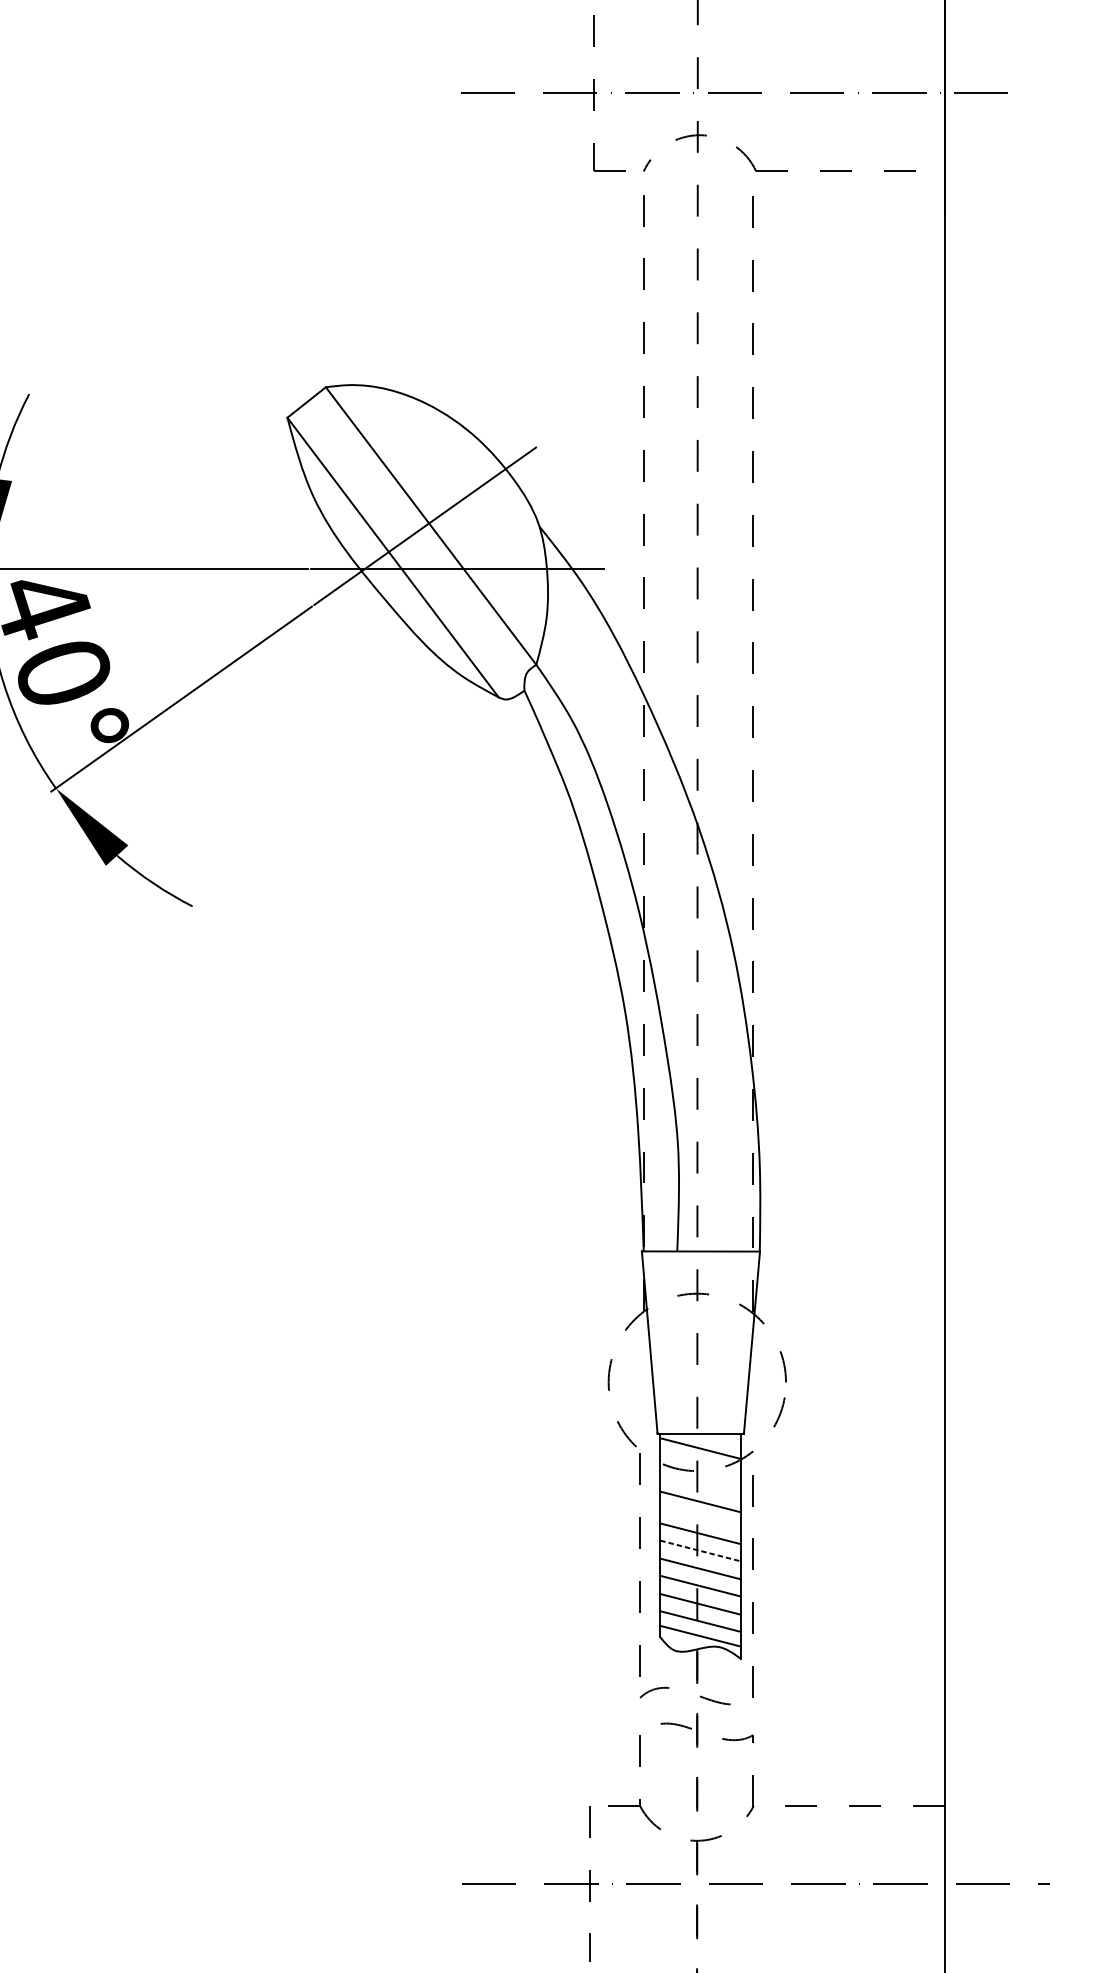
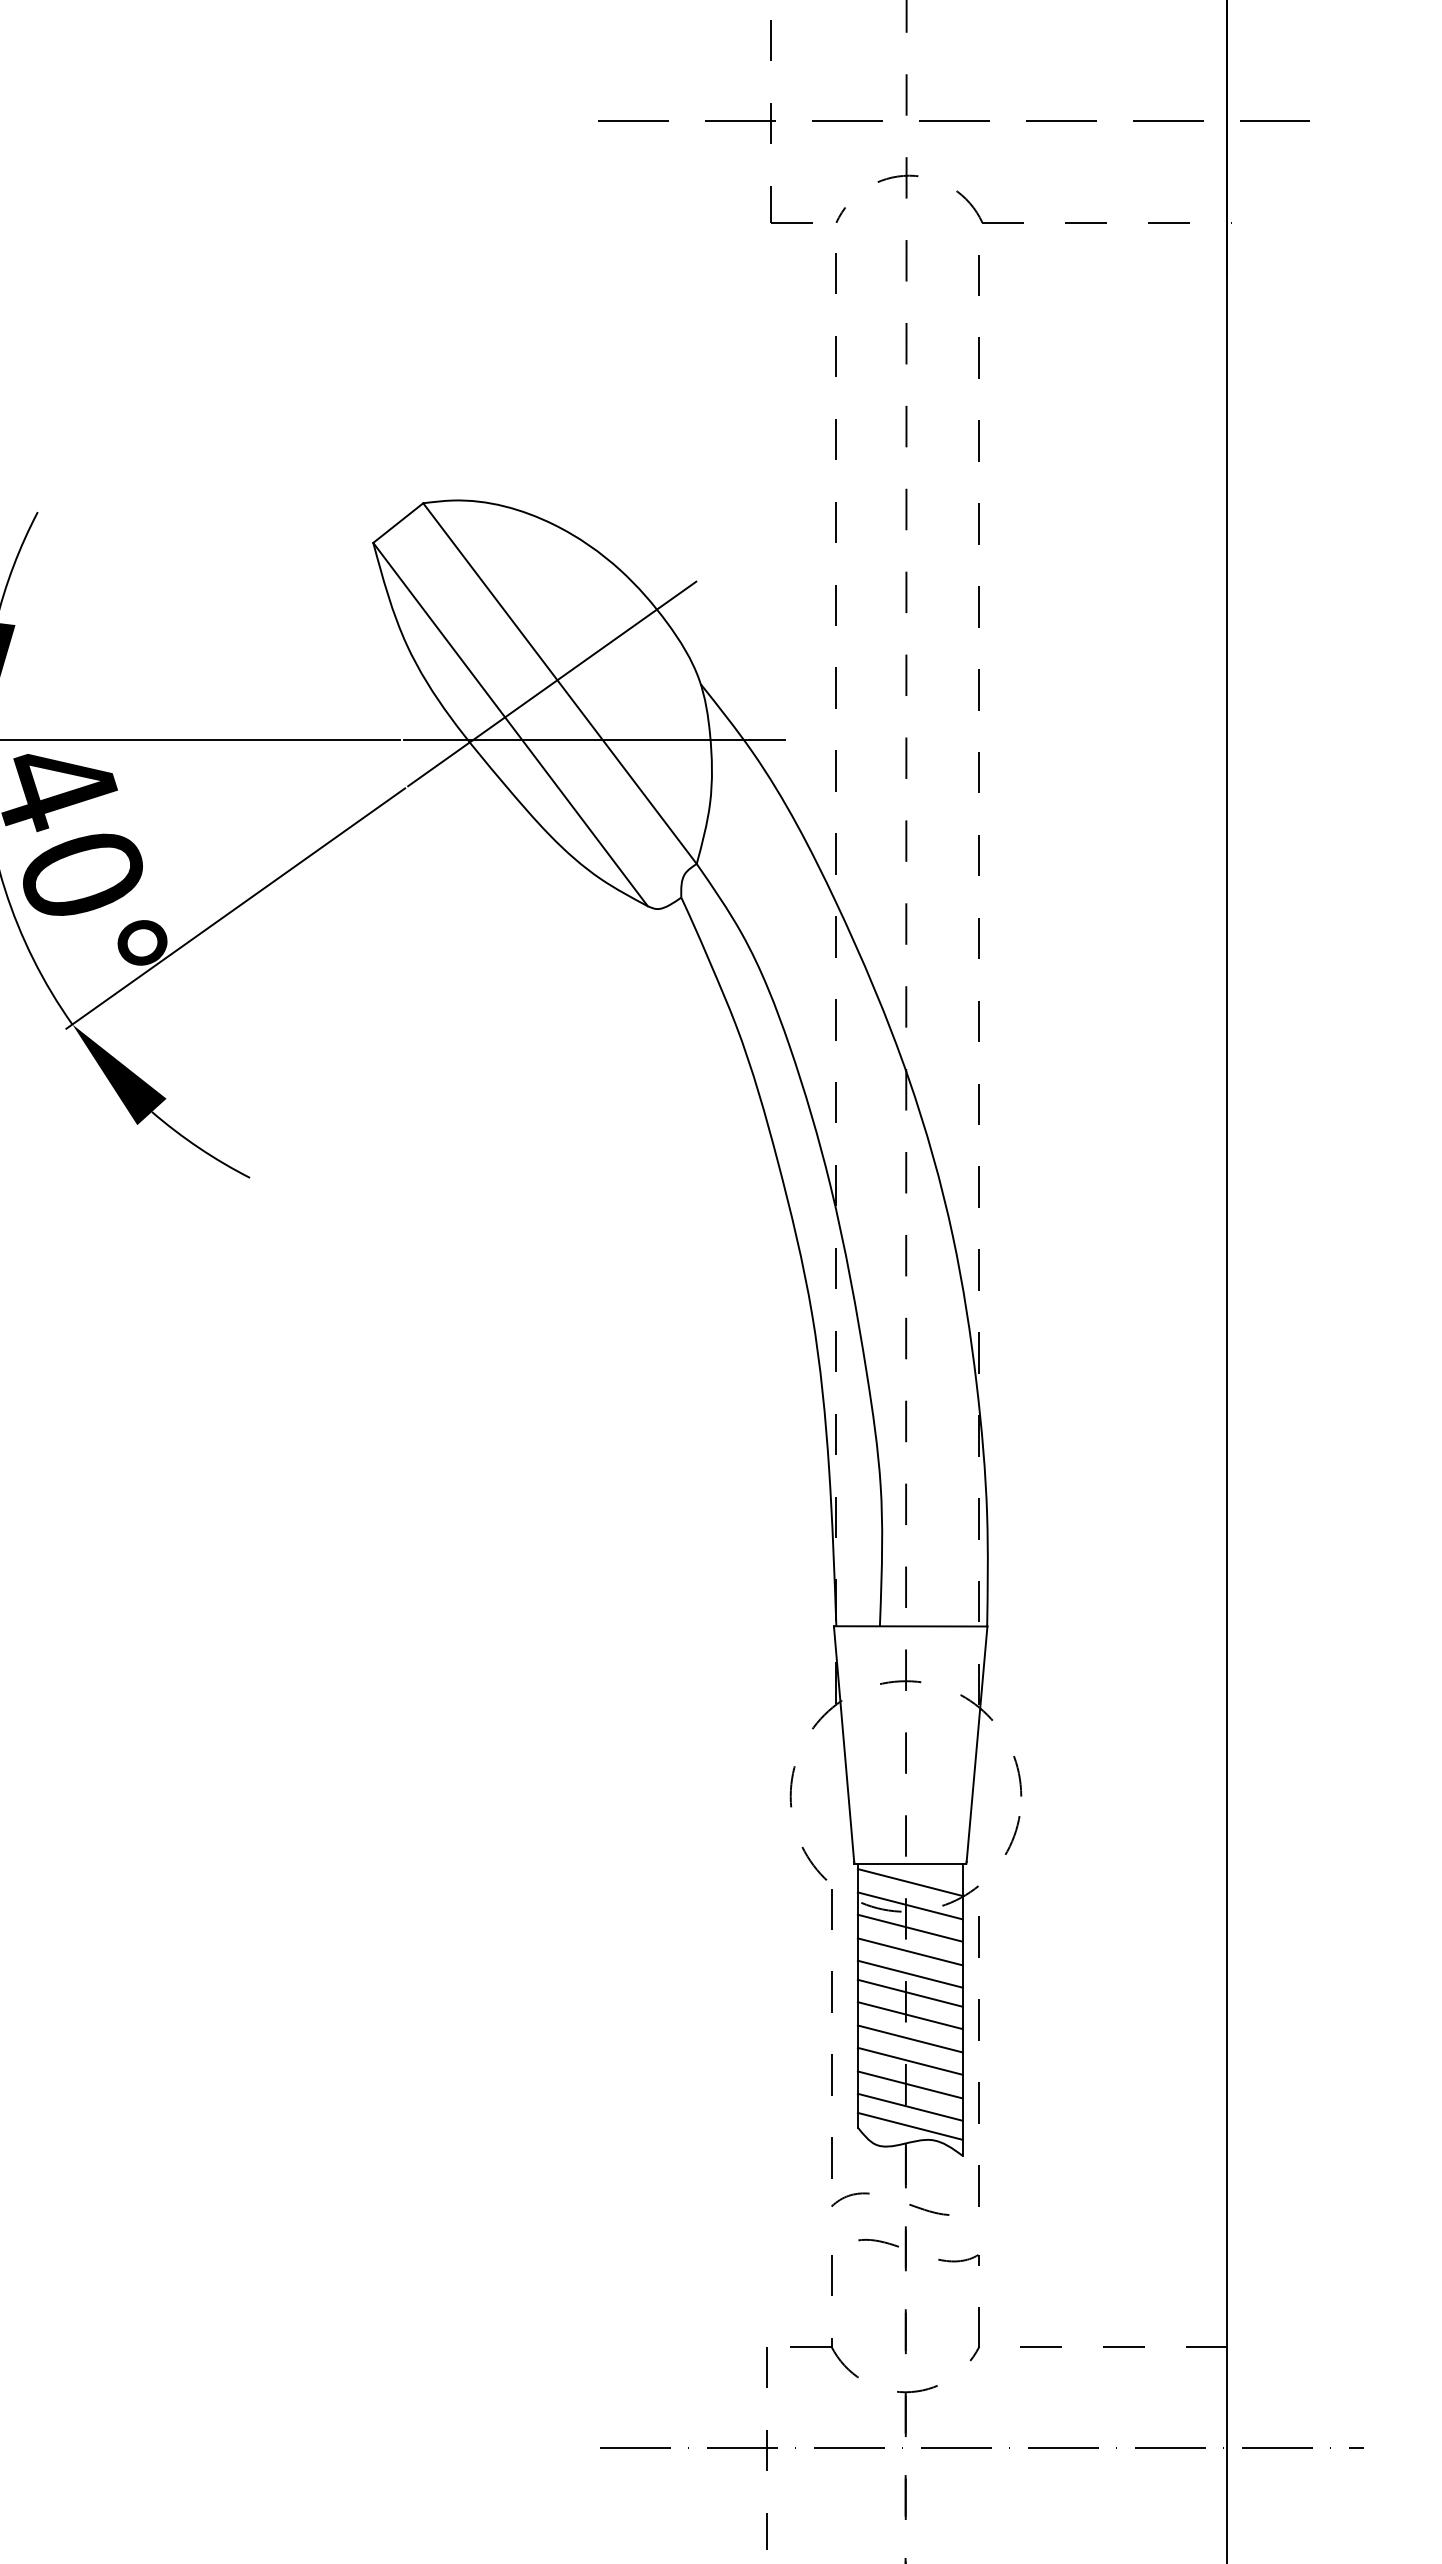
line: (700, 1466) -> (909, 1905), added
line: (700, 1483) -> (909, 1927), added
line: (700, 1518) -> (909, 1973), added
line: (700, 1550) -> (910, 2015), dashed -> solid

